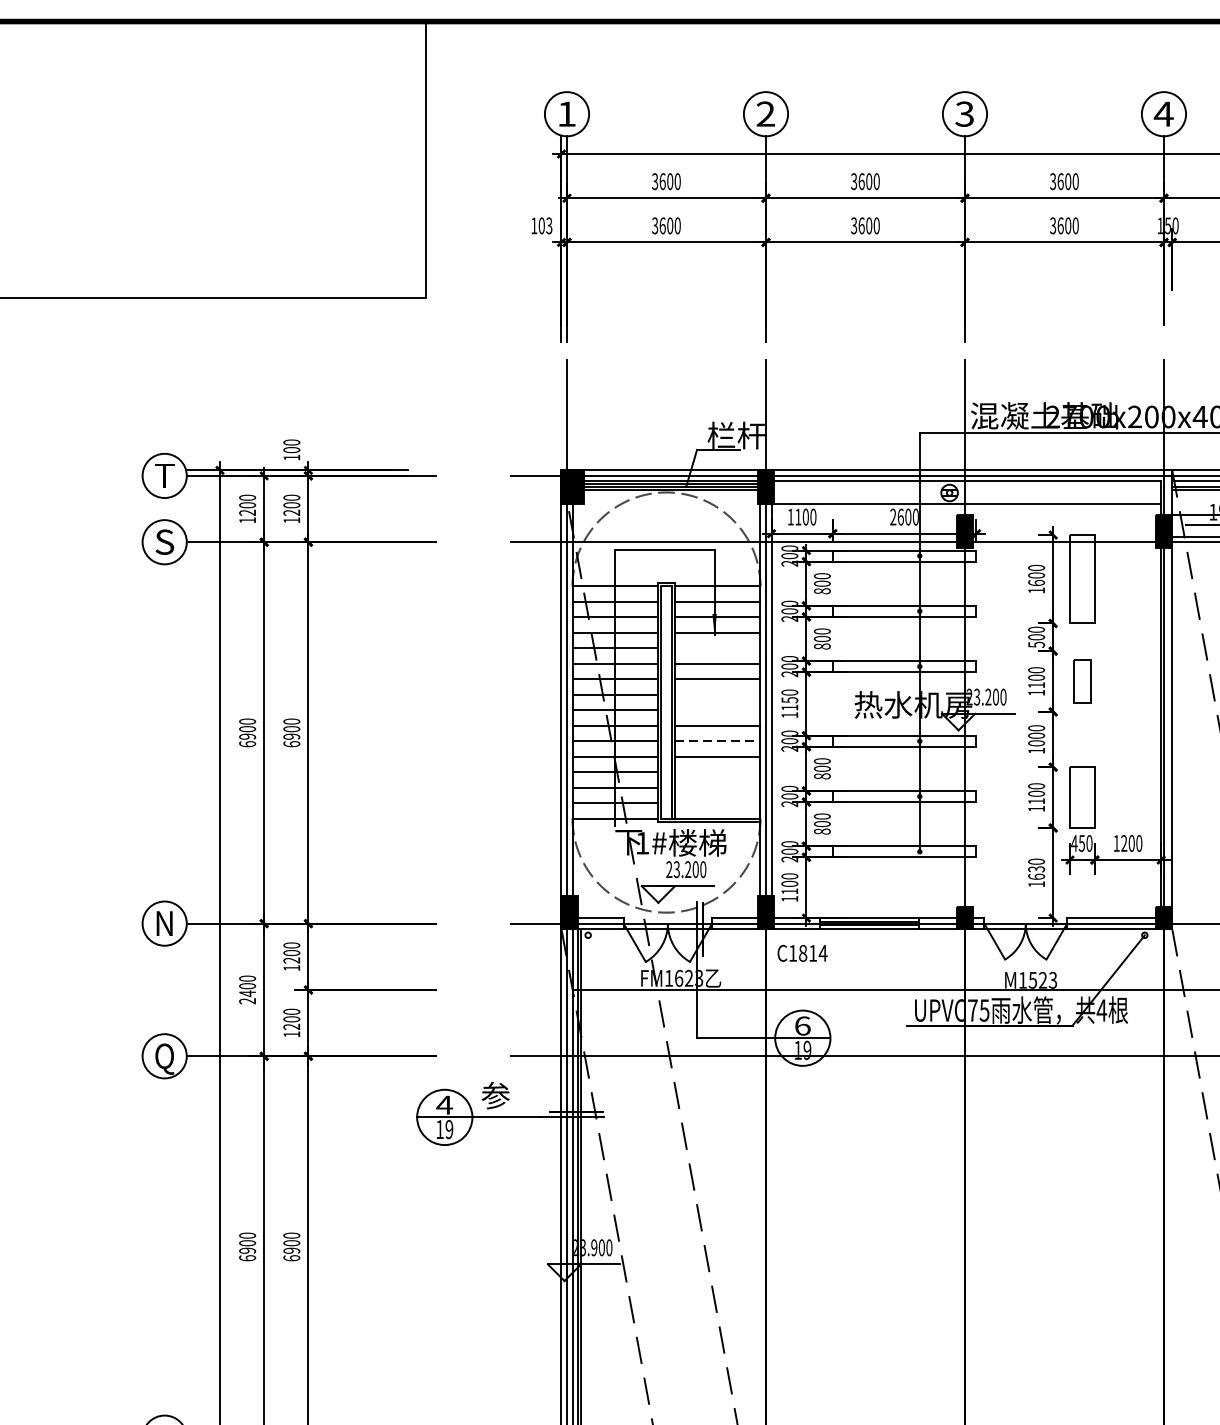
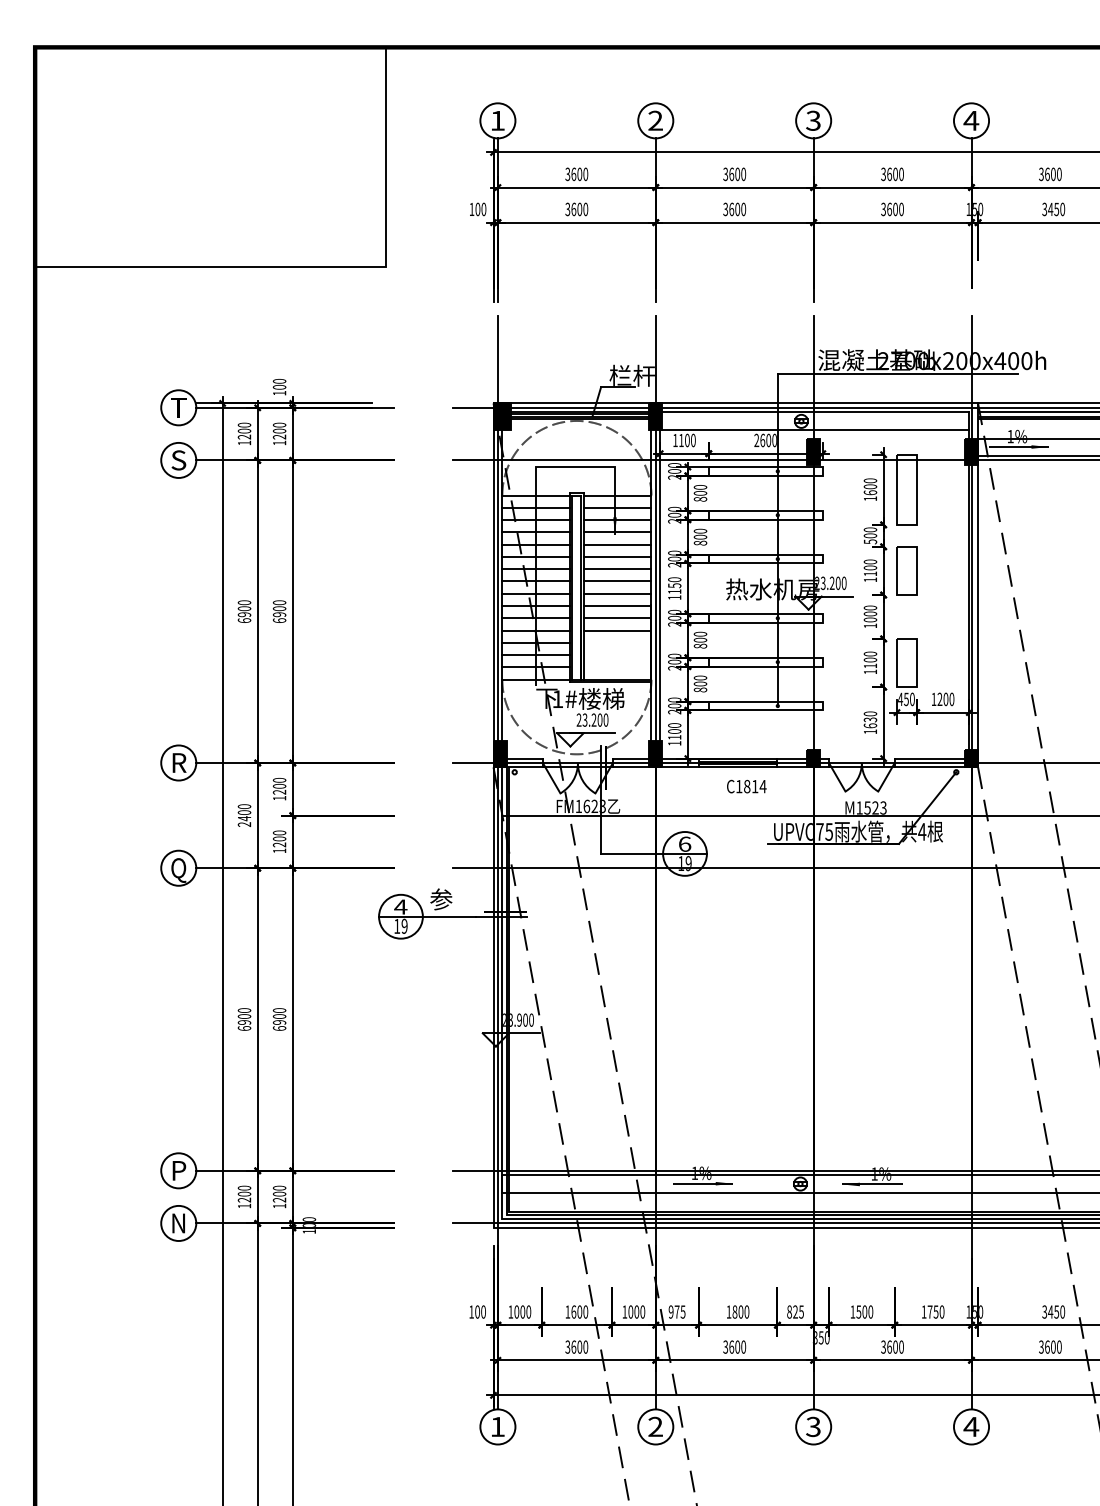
text: (548, 225) -> (483, 209), 103 -> 100
line: (717, 648) -> (617, 544), added
part: (1082, 680) -> (906, 570), size x1.43
line: (717, 694) -> (617, 581), added
line: (717, 709) -> (617, 593), added
line: (717, 741) -> (617, 618), dashed -> solid
text: (165, 922) -> (179, 762), N -> R
text: (802, 953) -> (746, 786), moved

